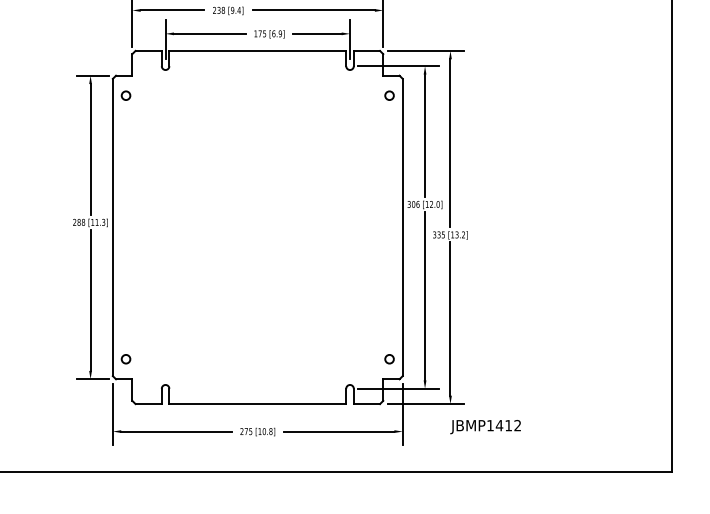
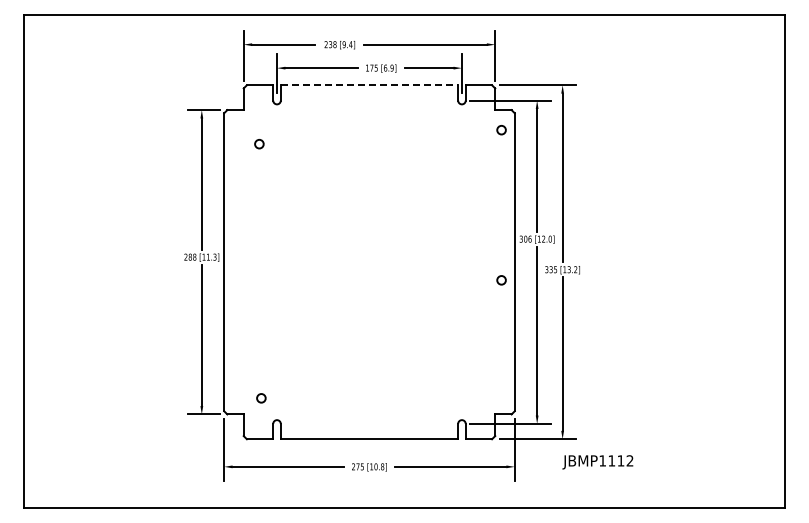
line: (257, 51) -> (369, 85), solid -> dashed
circle: (126, 96) -> (259, 144), moved
circle: (126, 359) -> (261, 398), moved
circle: (389, 359) -> (501, 280), moved
text: (499, 425) -> (611, 460), JBMP1412 -> JBMP1112

